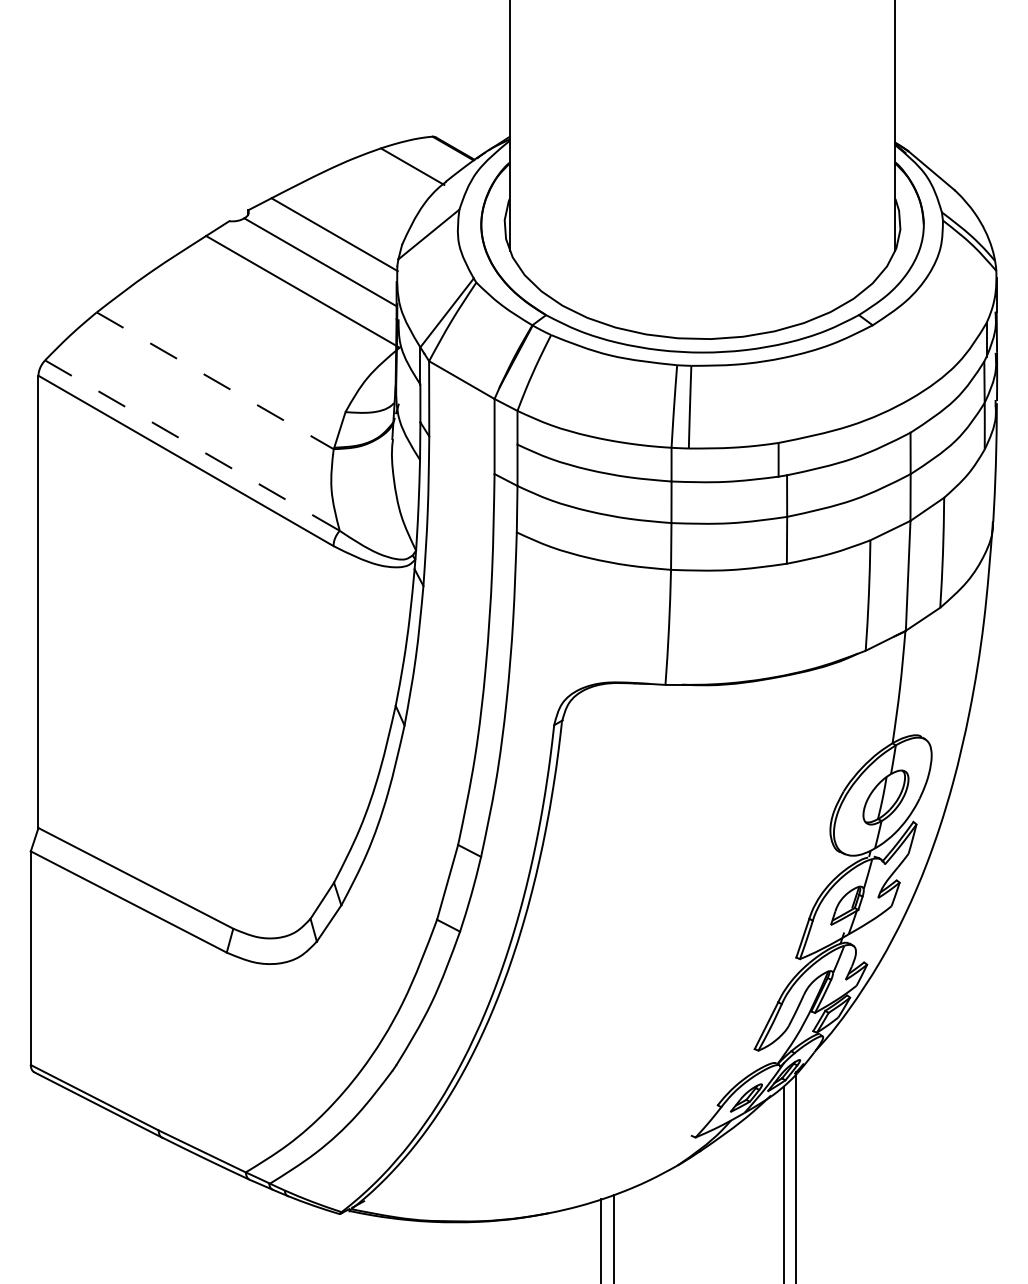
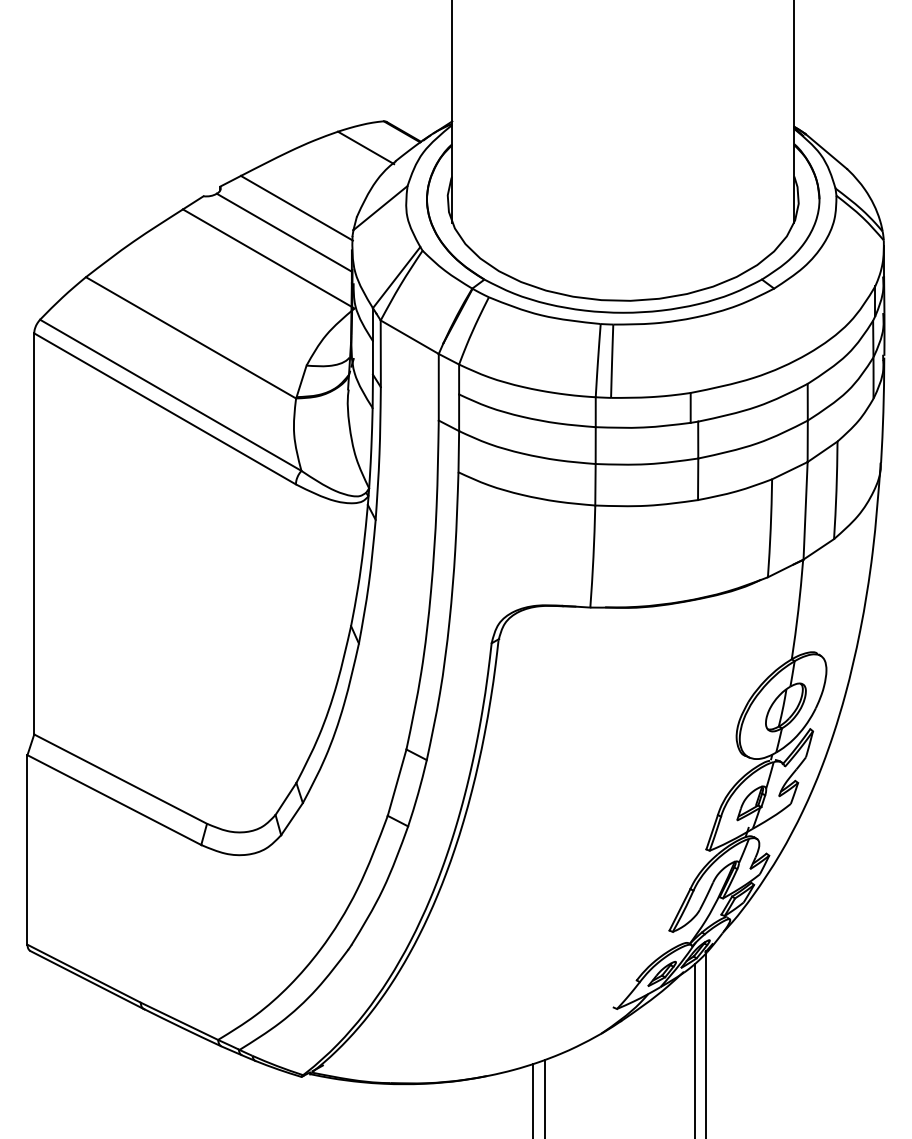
line: (215, 381) -> (191, 338), dashed -> solid
line: (192, 445) -> (170, 395), dashed -> solid

